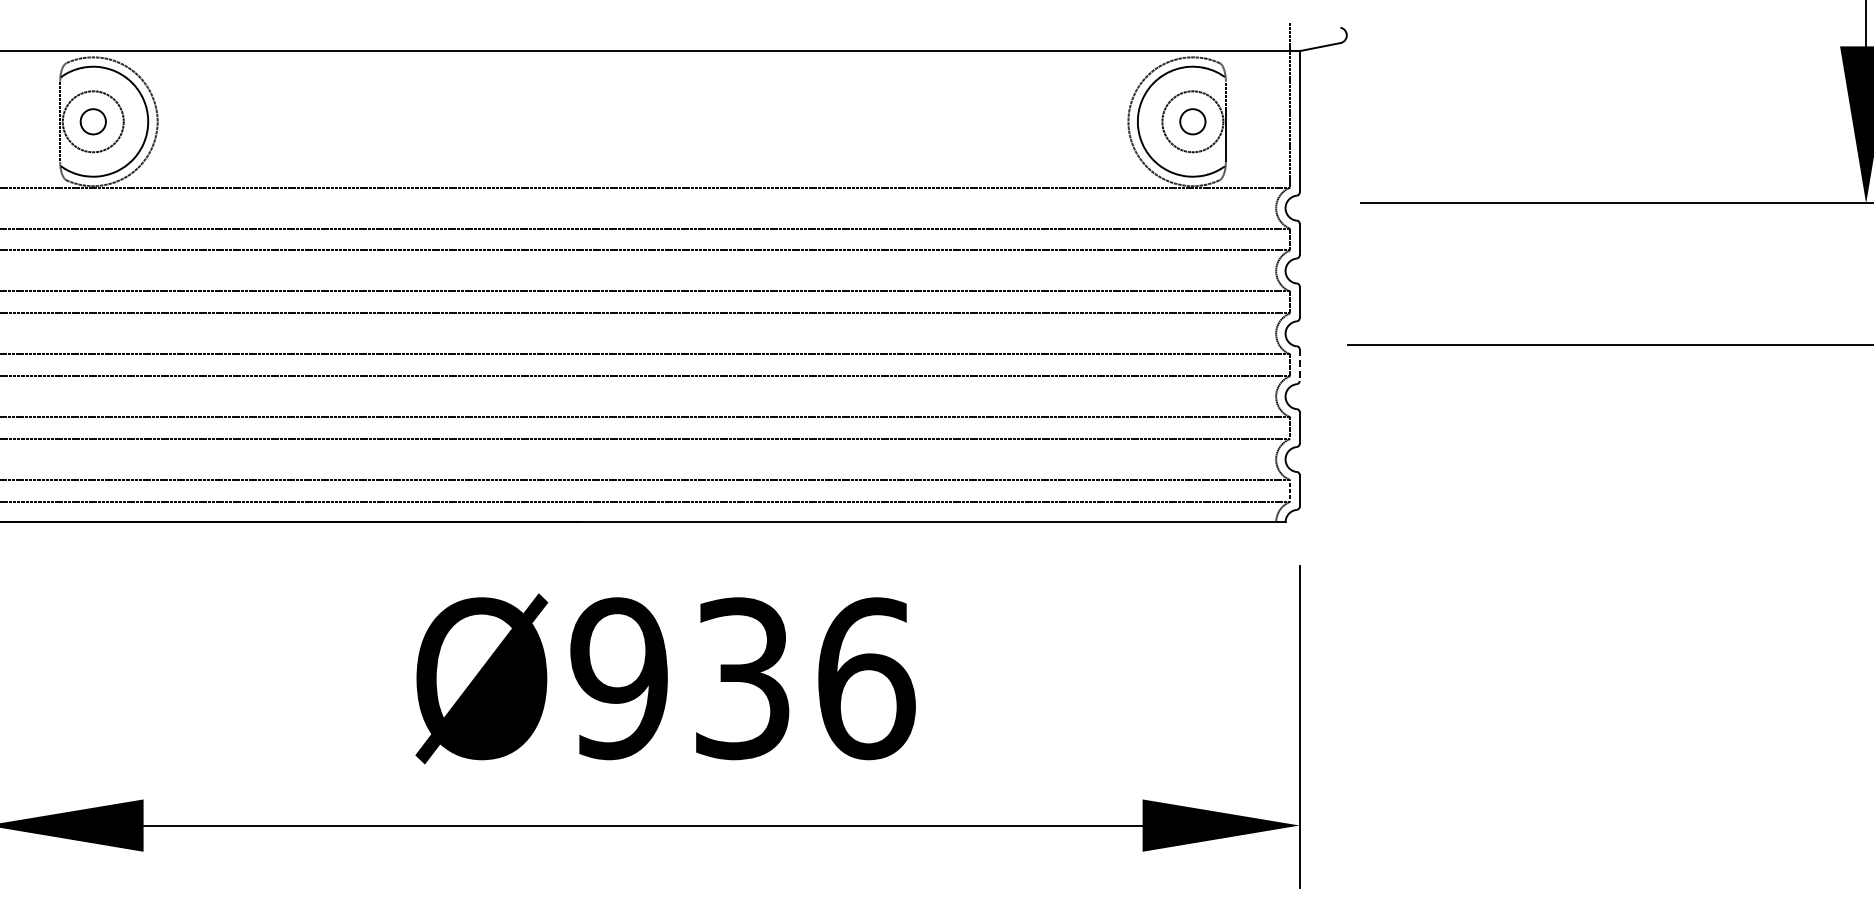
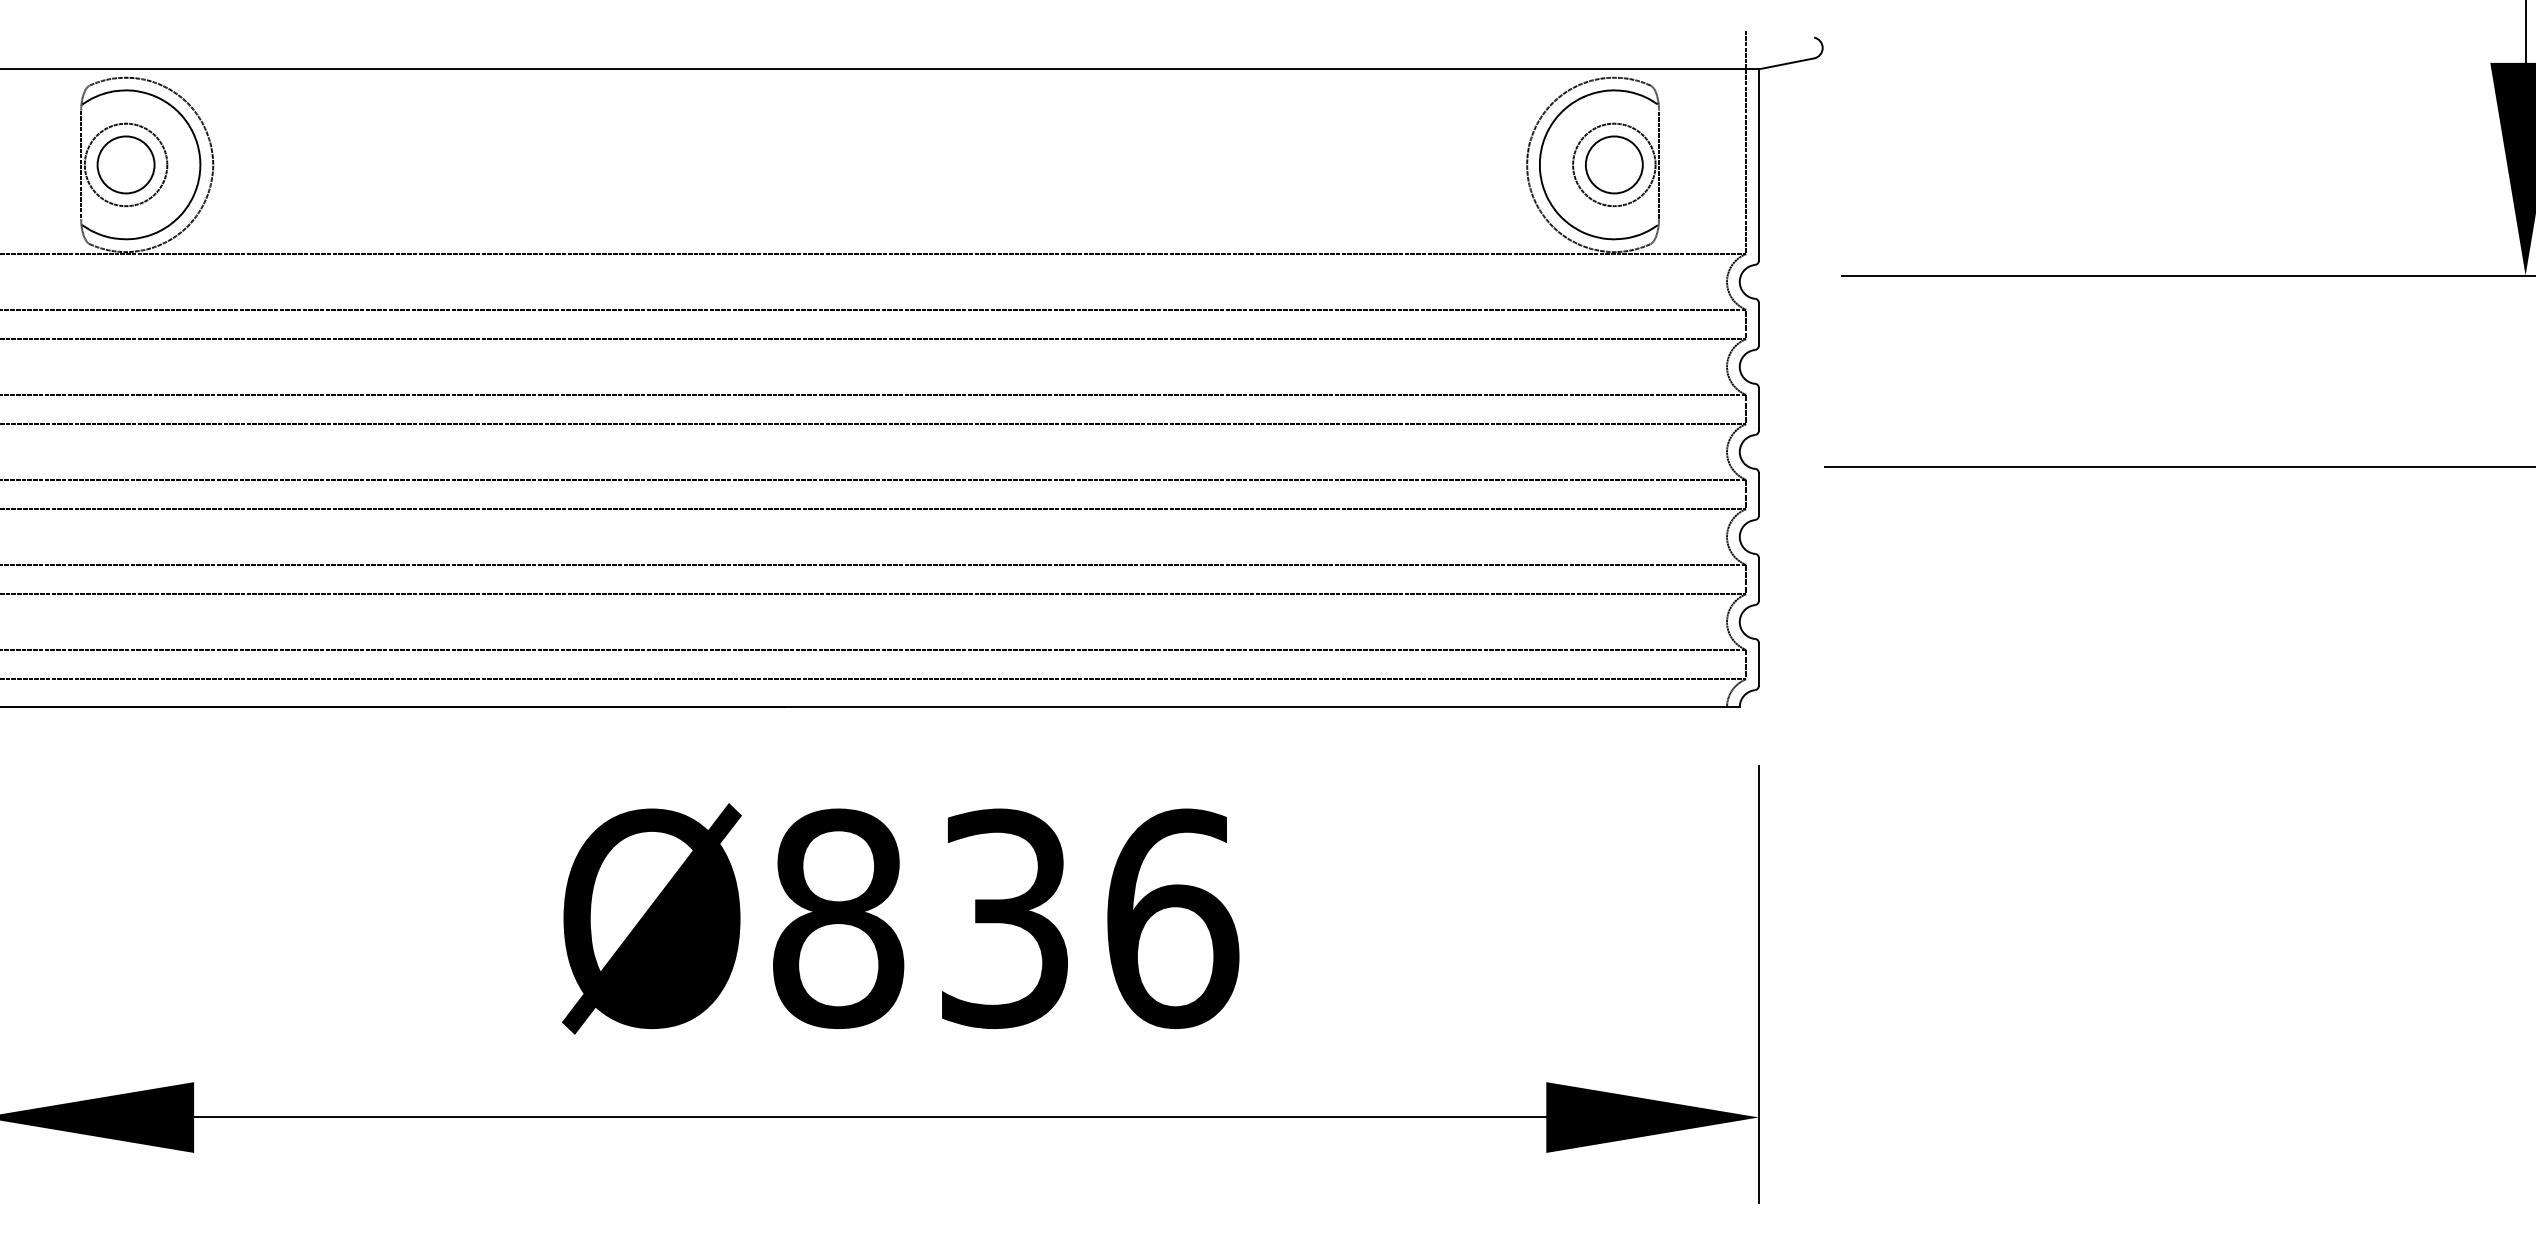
circle: (93, 121) -> (126, 164), size x1.67
circle: (1192, 121) -> (1613, 164), size x1.67
line: (1299, 365) -> (1758, 494), dashed -> solid
text: (619, 678) -> (838, 918), Ø936 -> Ø836

